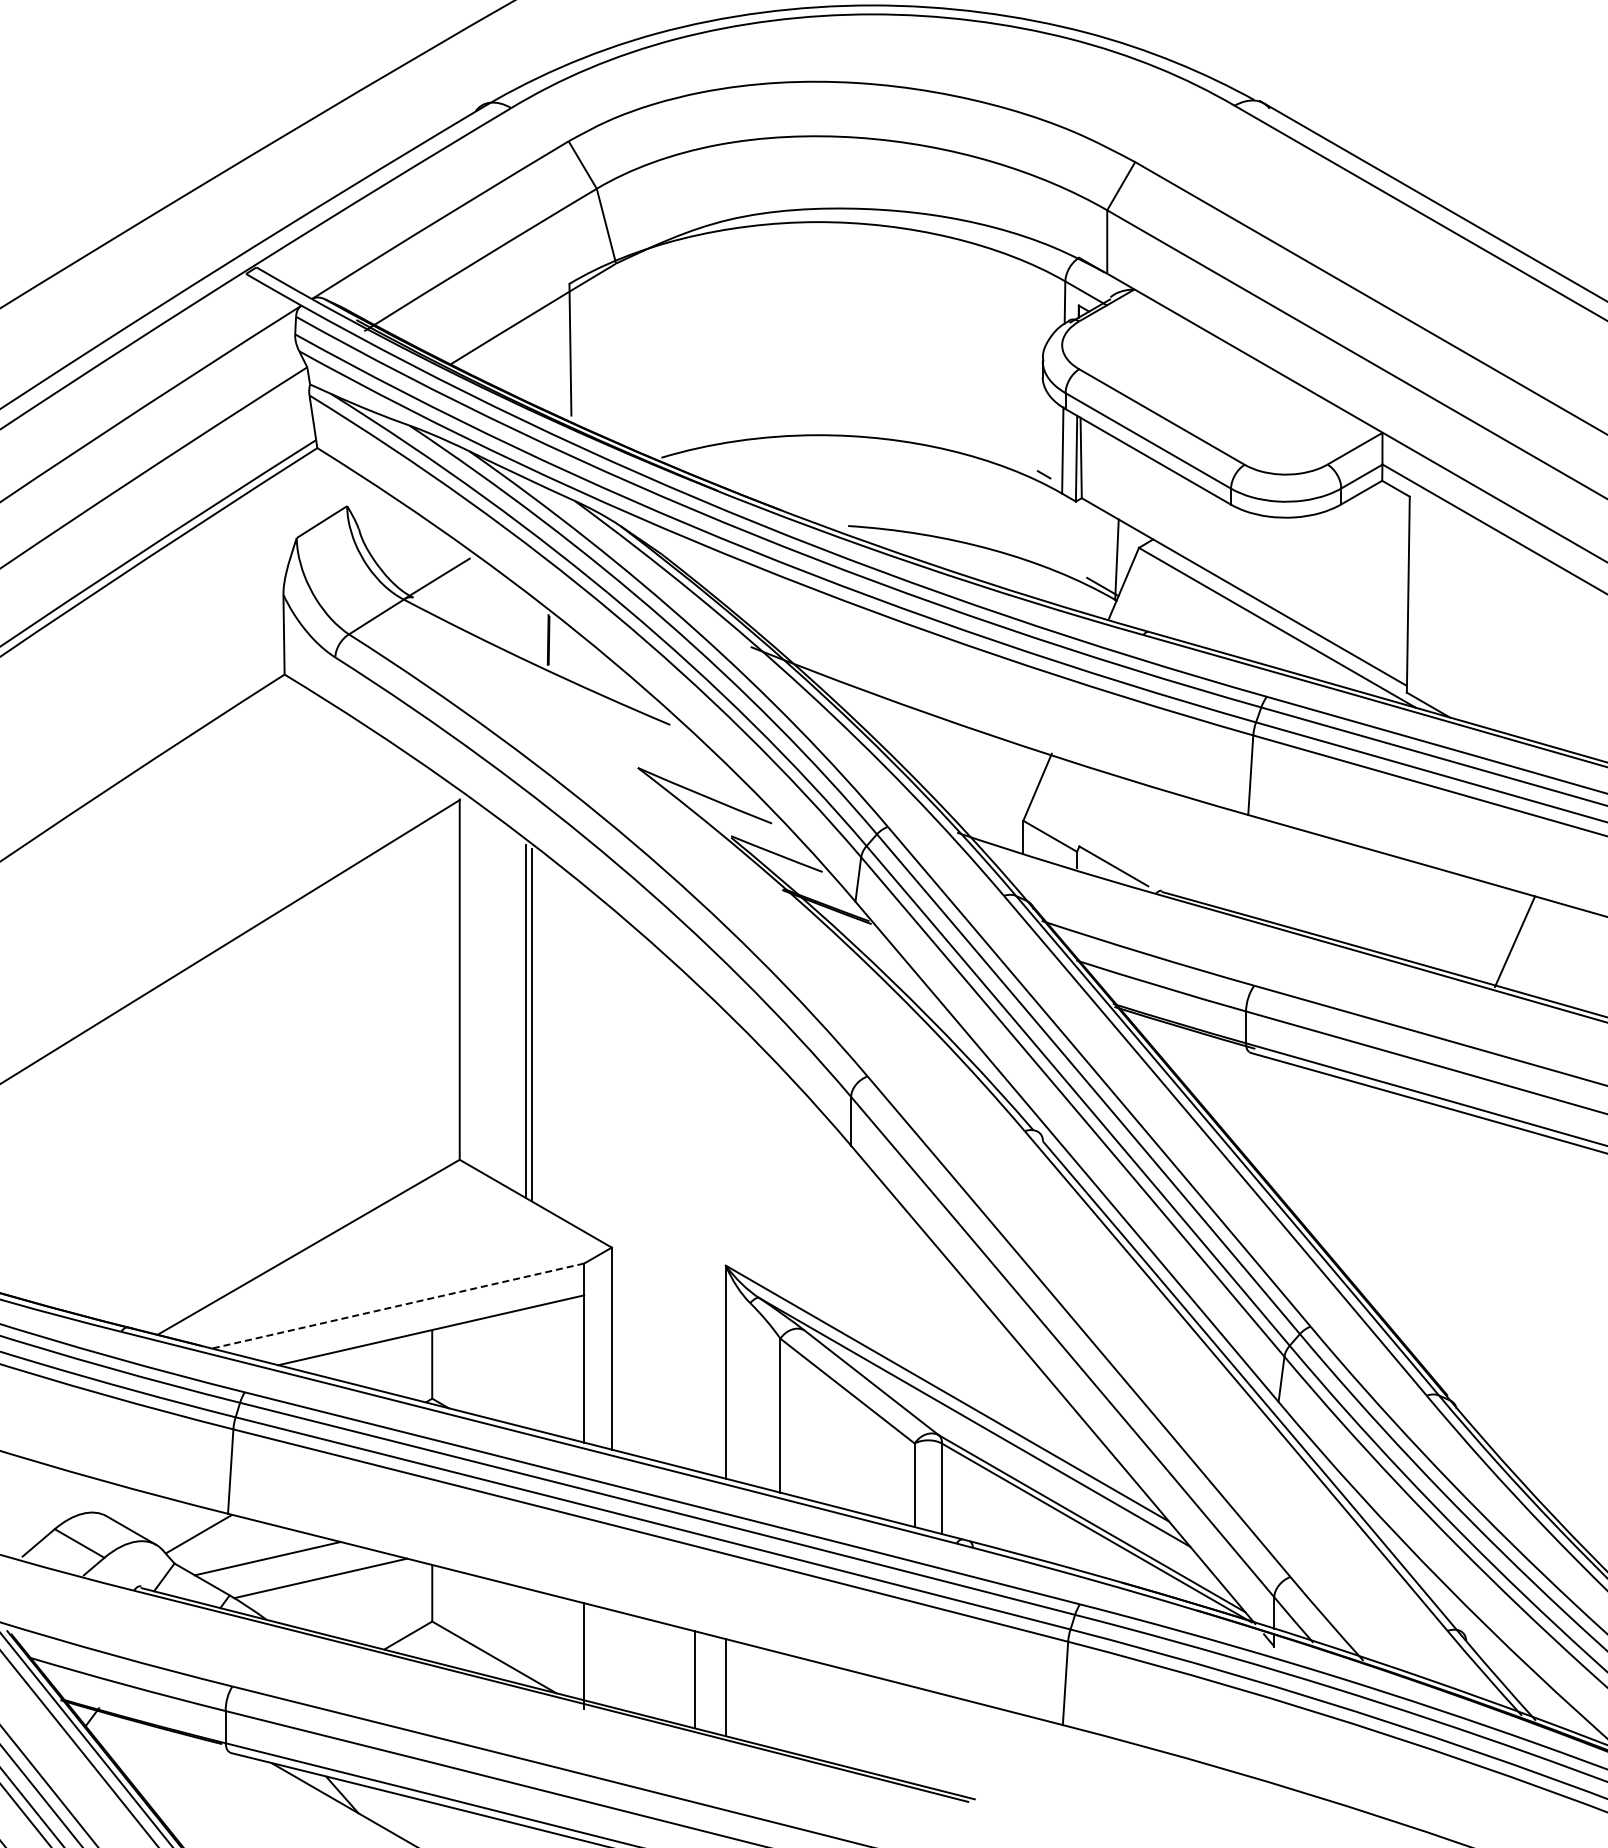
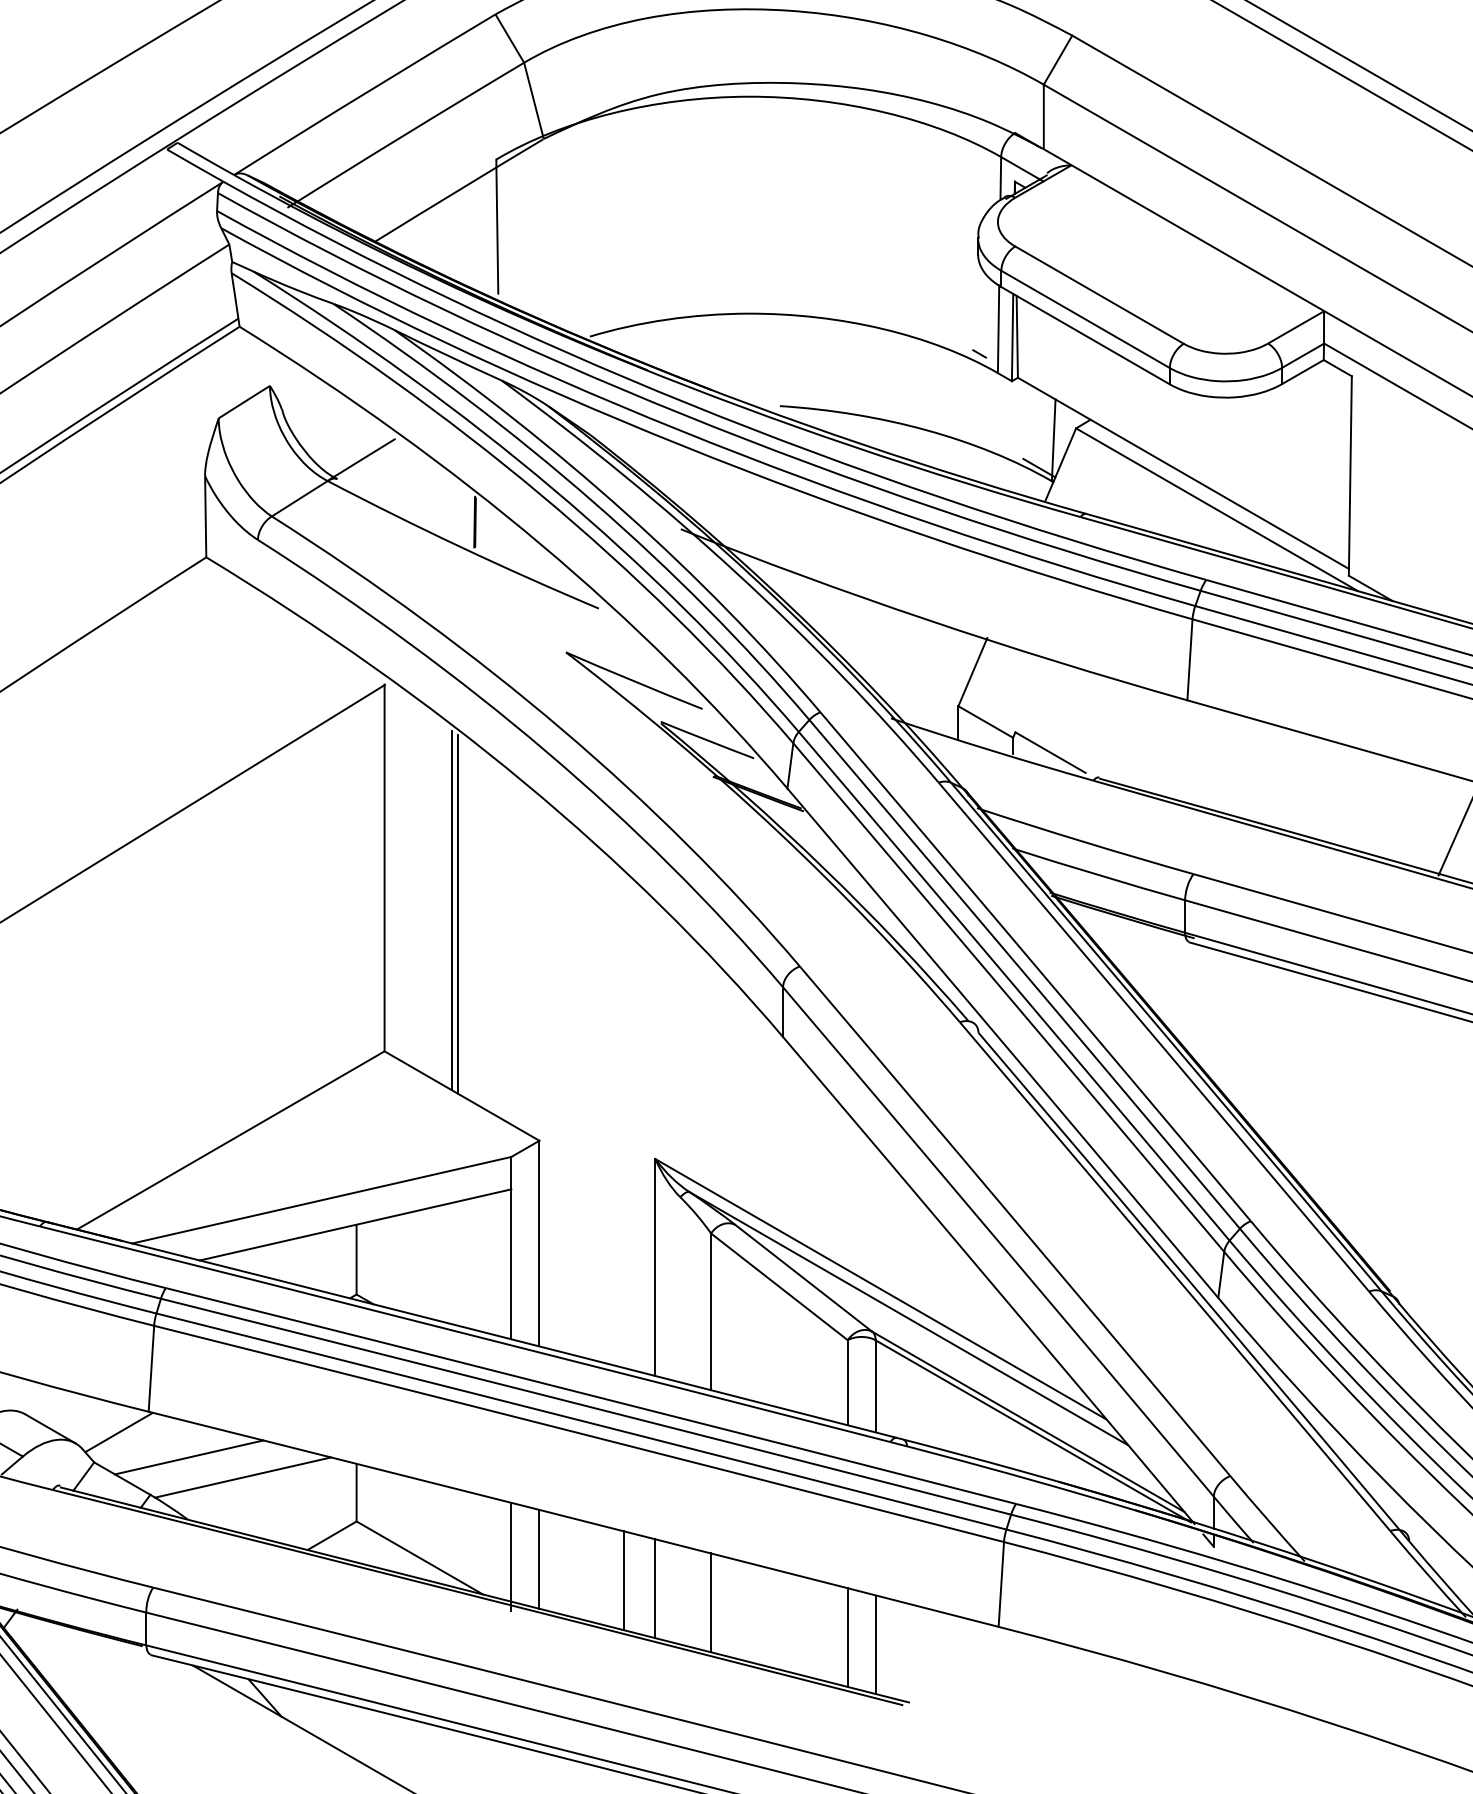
line: (398, 1306) -> (322, 1200), dashed -> solid
line: (611, 1658) -> (539, 1559), added
line: (780, 1701) -> (711, 1602), added
line: (914, 1735) -> (847, 1637), added
line: (942, 1742) -> (876, 1644), added

